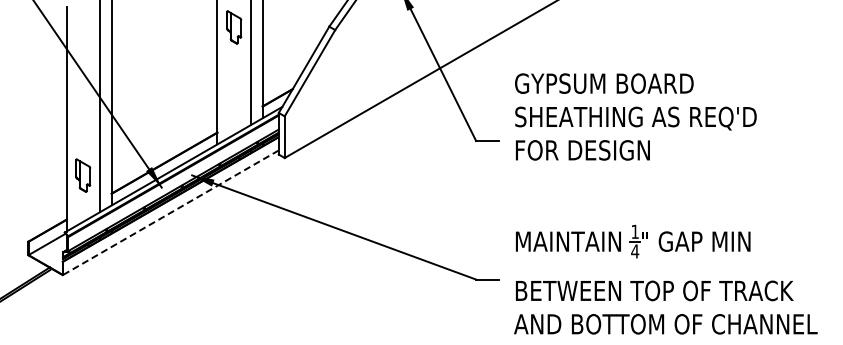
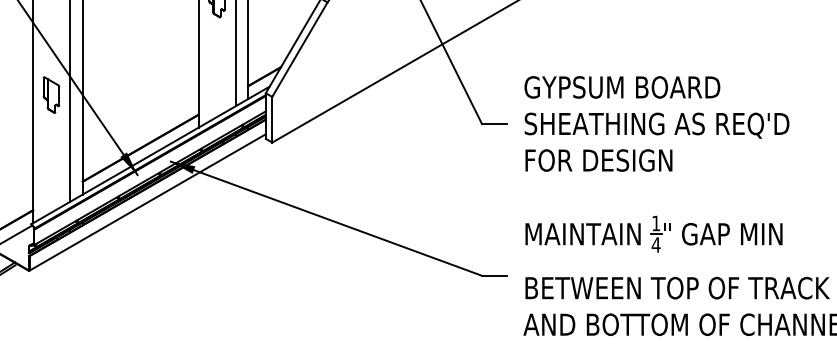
text: (635, 116) -> (656, 123), moved
part: (83, 175) -> (51, 94), moved
line: (170, 212) -> (147, 202), dashed -> solid

